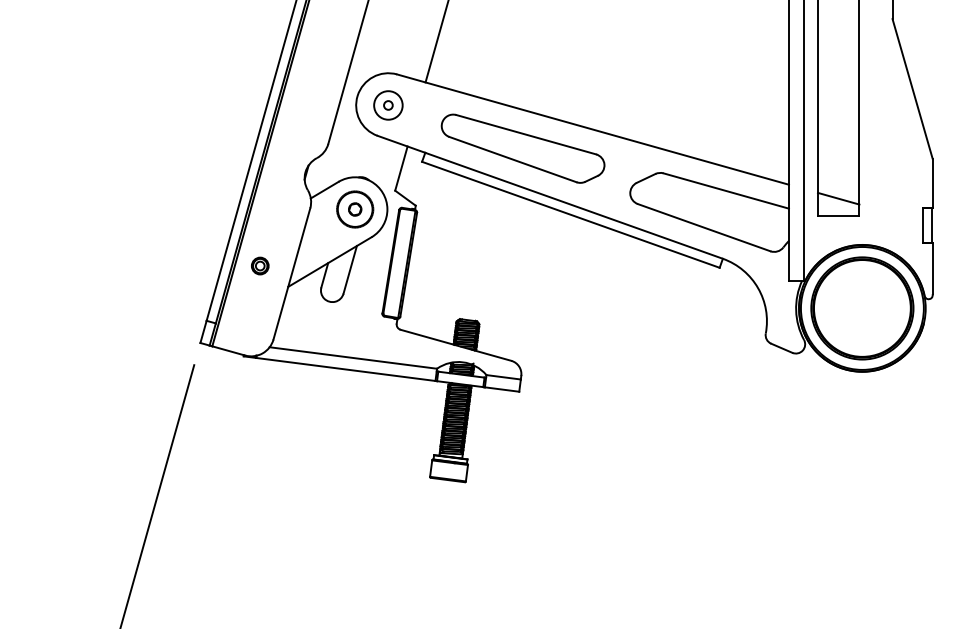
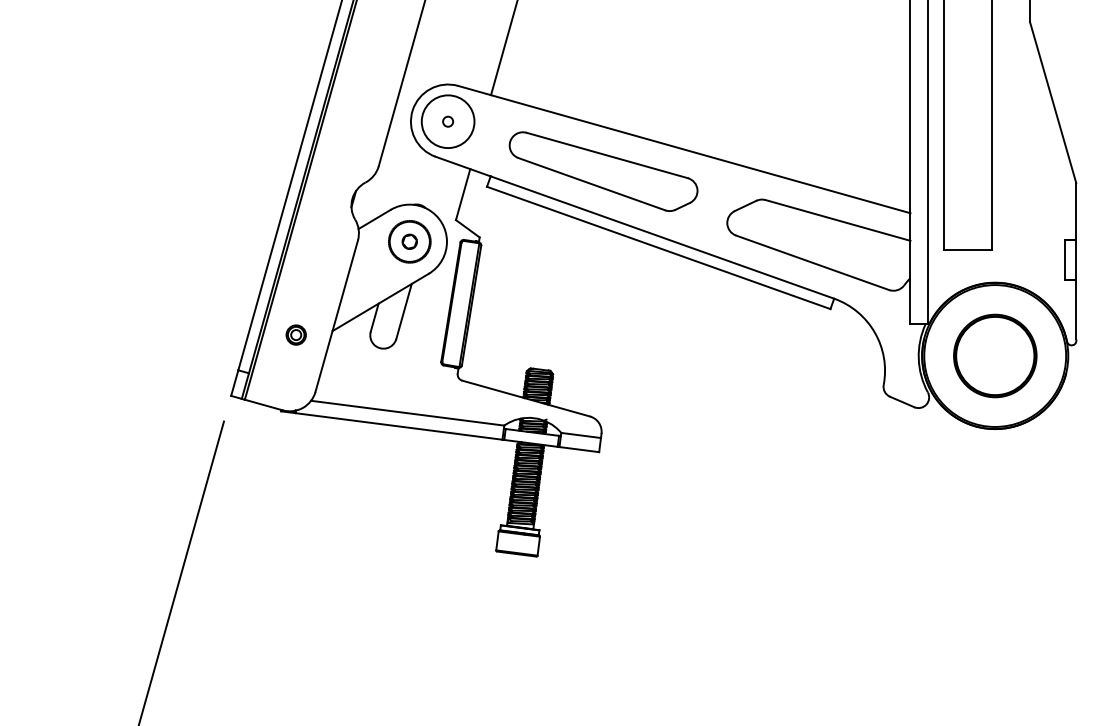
circle: (387, 105) -> (447, 121), size x1.6
line: (838, 198) -> (967, 229), removed
part: (259, 265) -> (295, 334), moved
part: (862, 308) -> (995, 355), size x0.7

